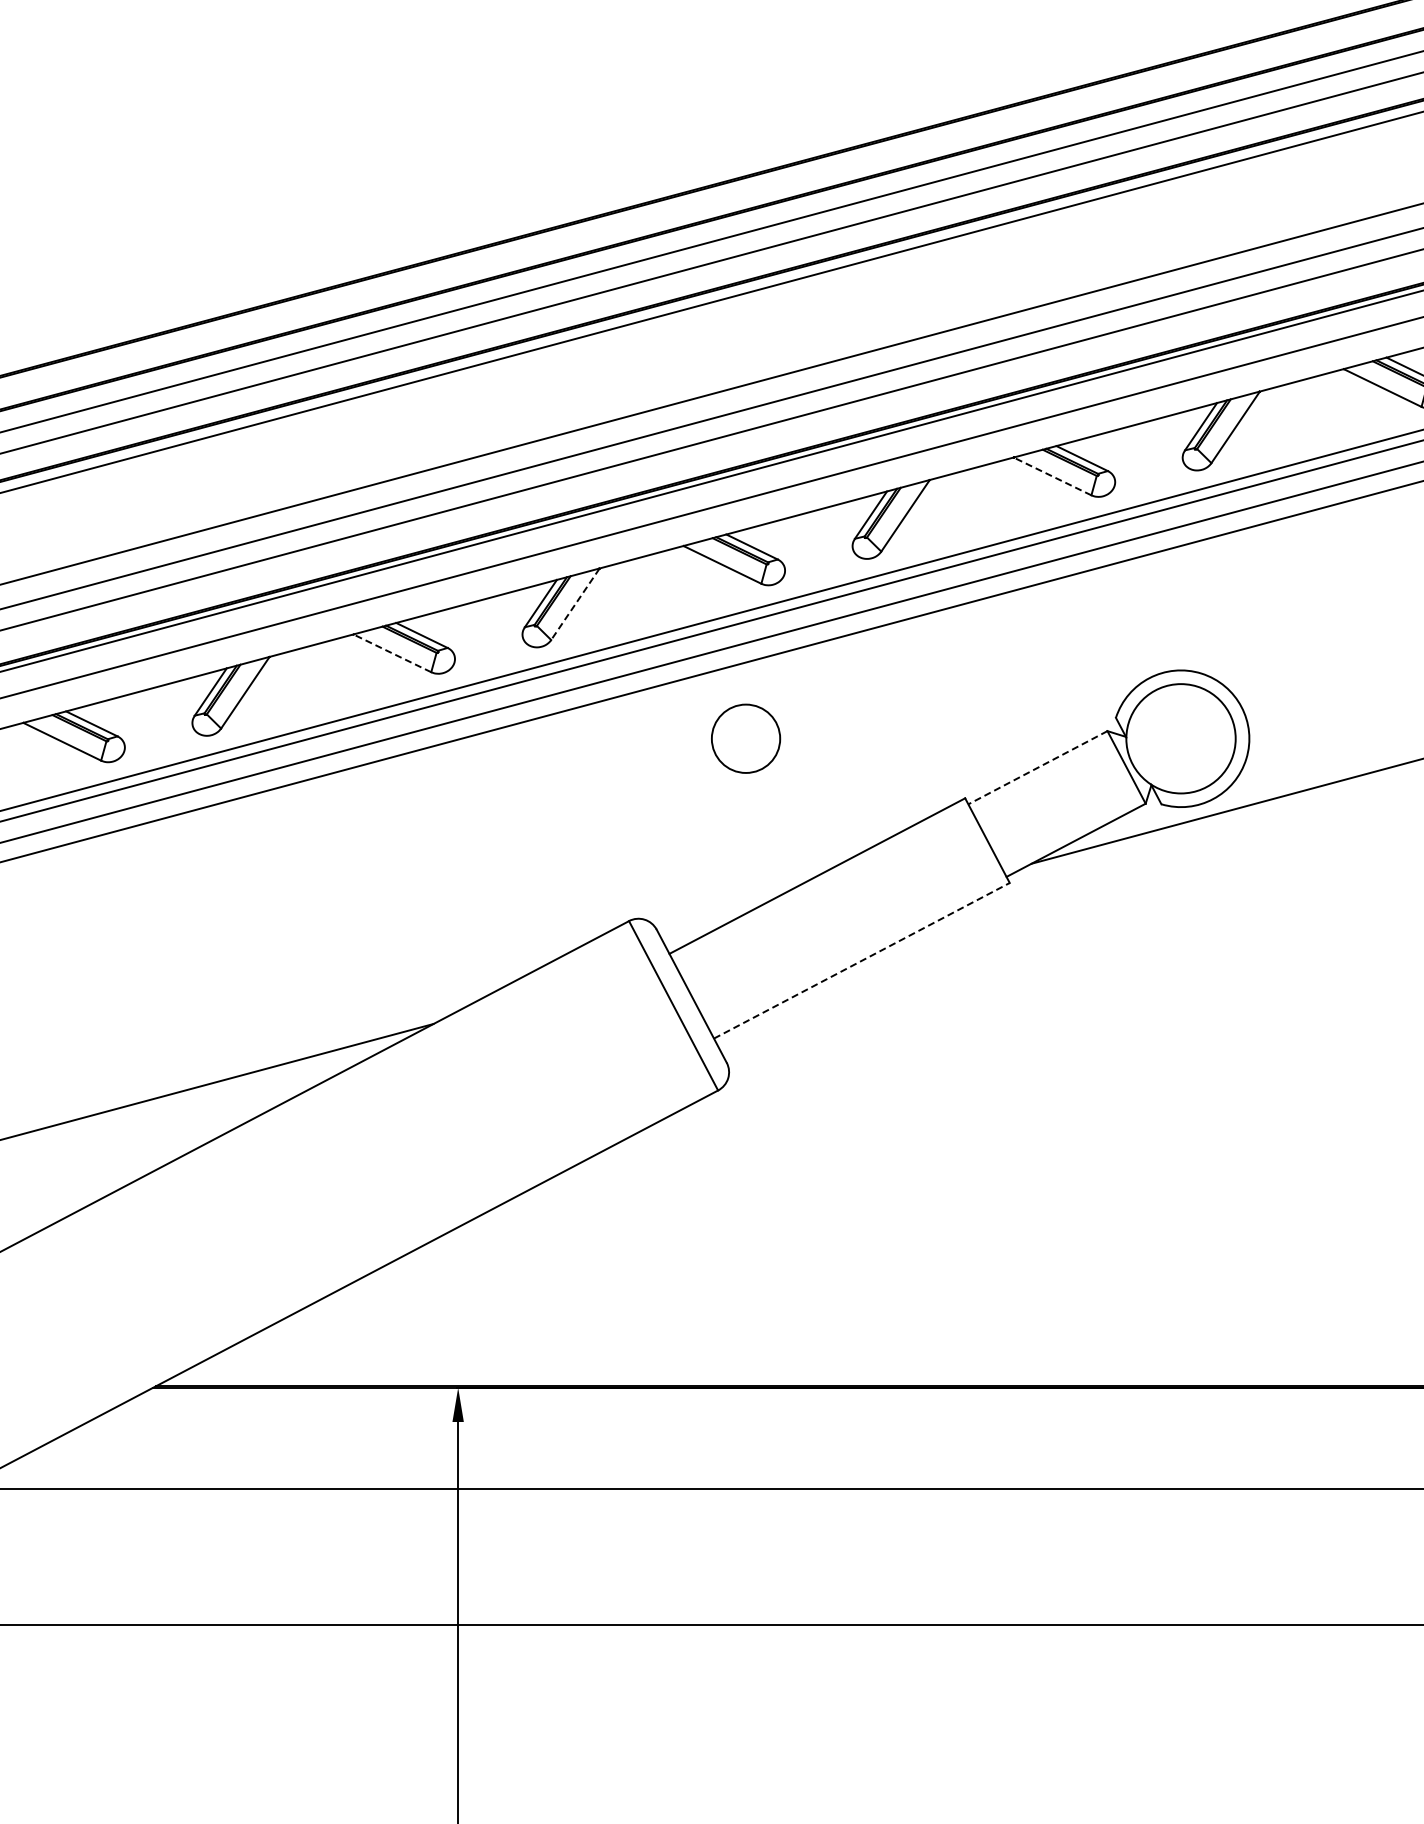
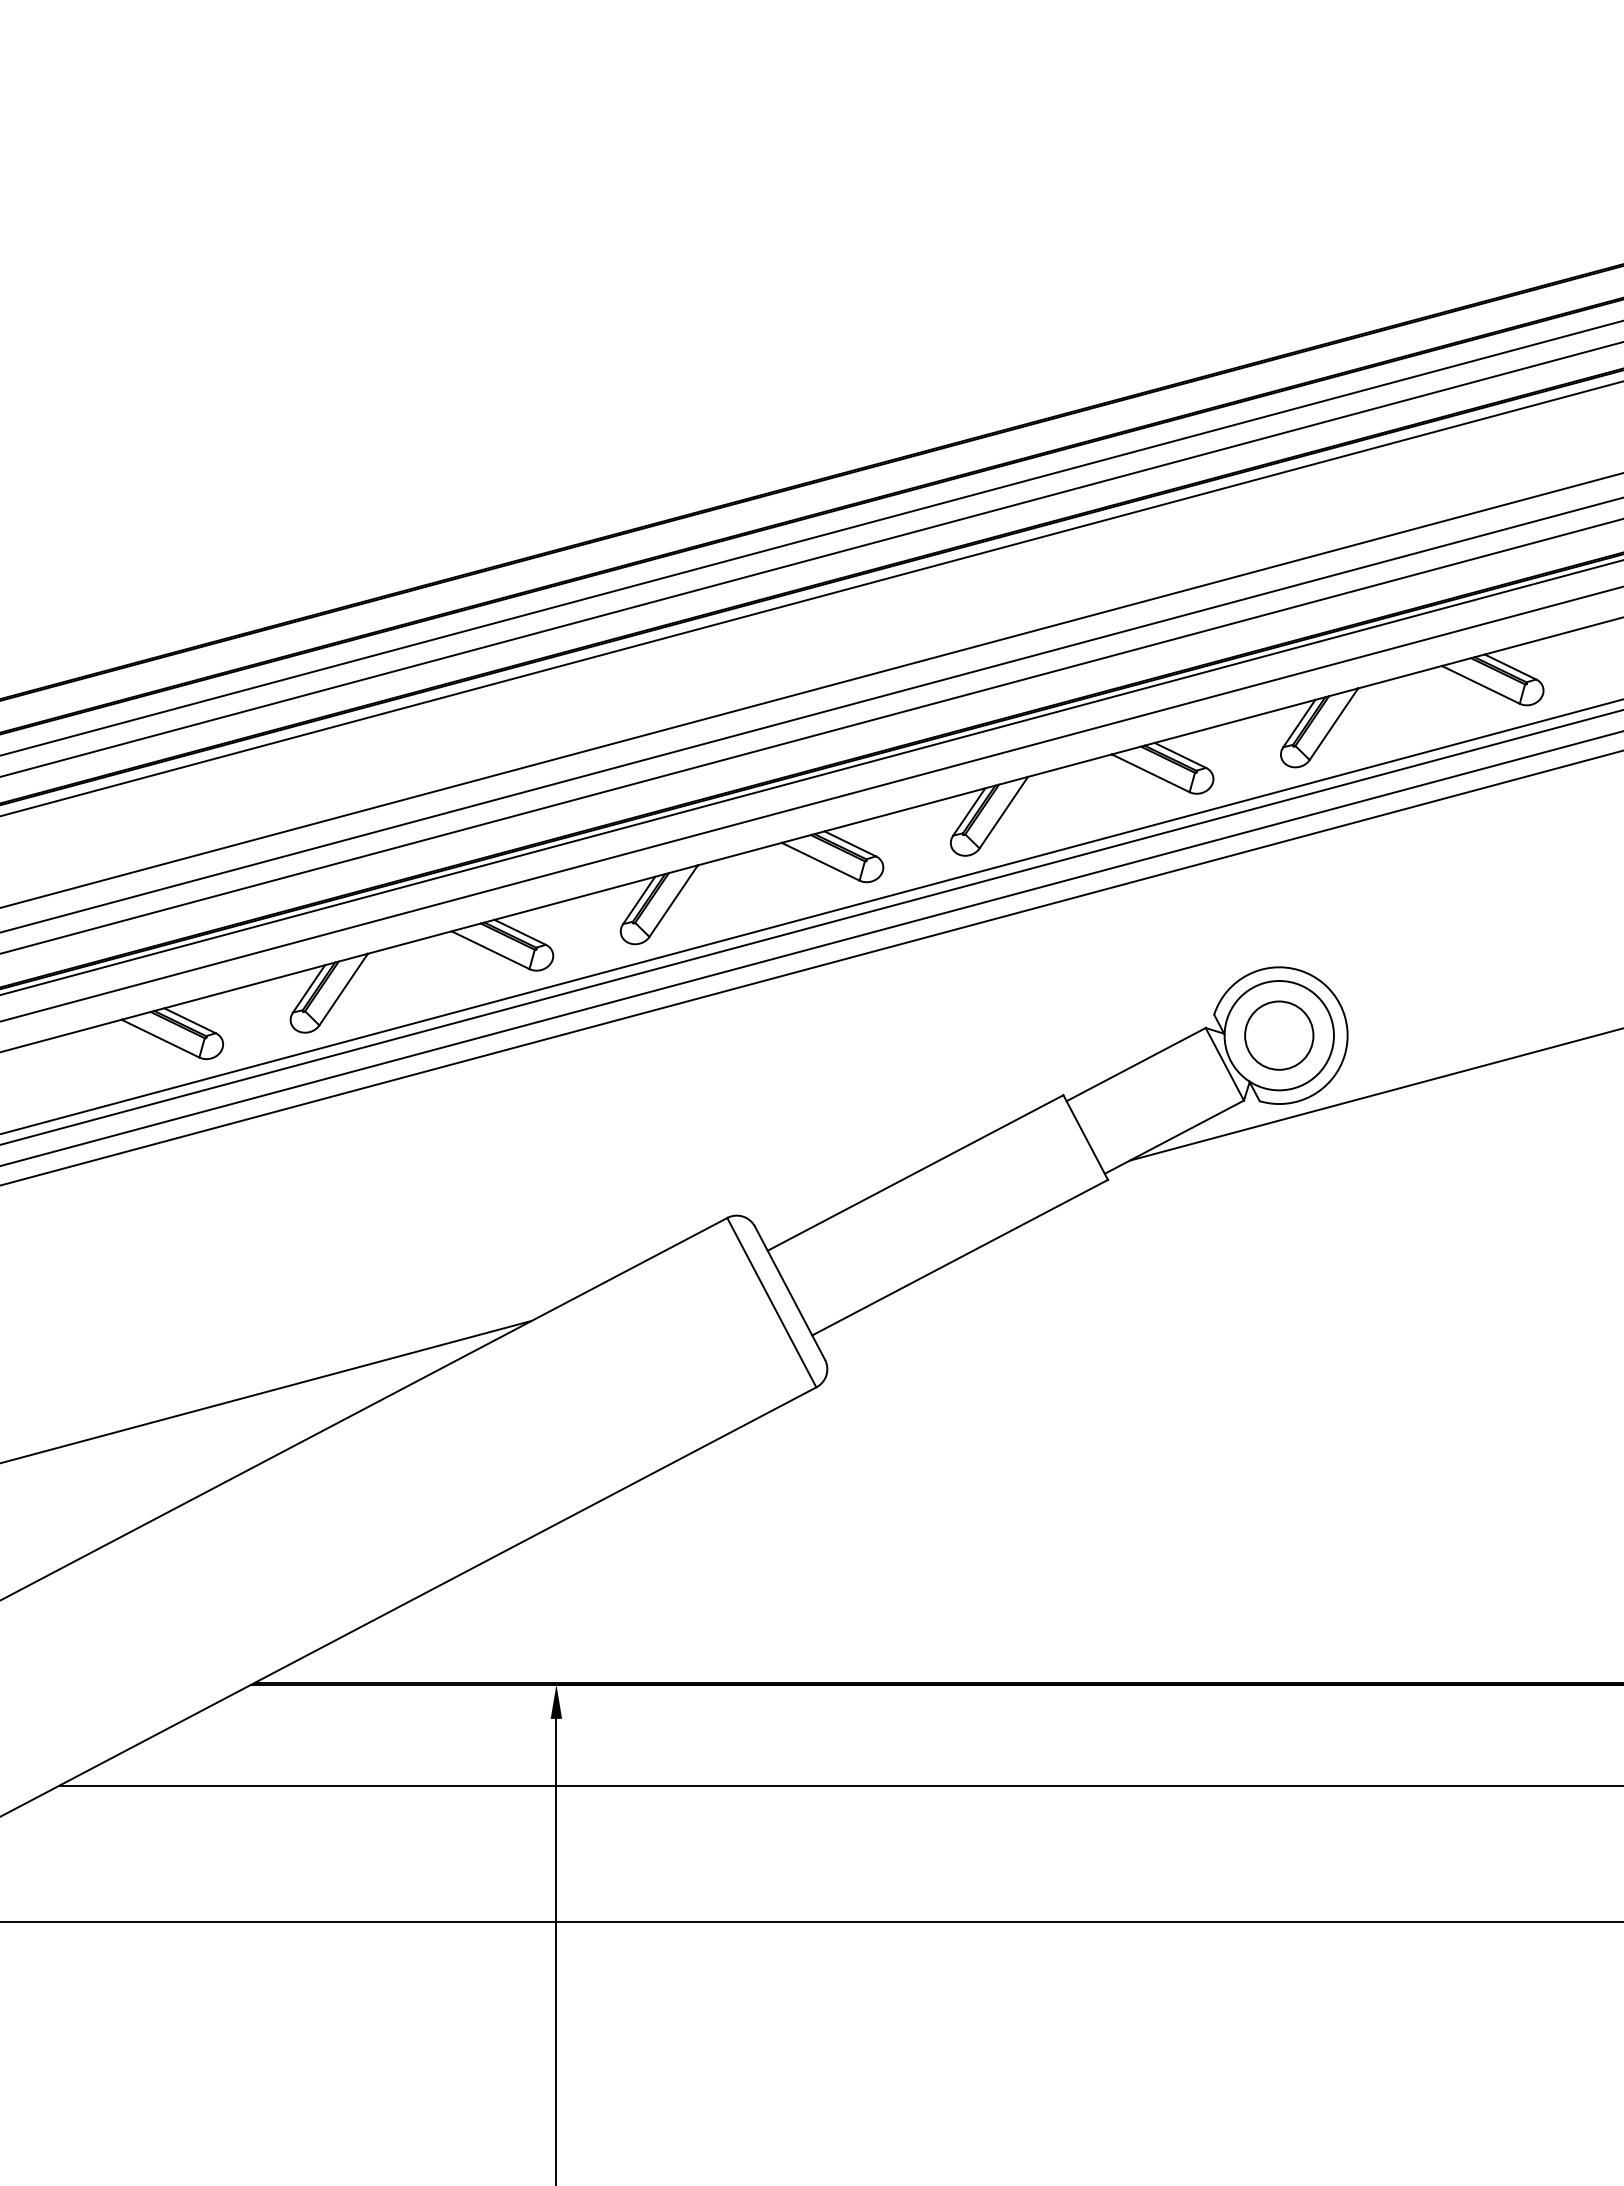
line: (1052, 476) -> (1150, 773), dashed -> solid
line: (575, 604) -> (673, 901), dashed -> solid
line: (392, 653) -> (490, 950), dashed -> solid
circle: (746, 738) -> (1279, 1035), moved
line: (1038, 767) -> (1136, 1064), dashed -> solid
line: (862, 960) -> (960, 1257), dashed -> solid

